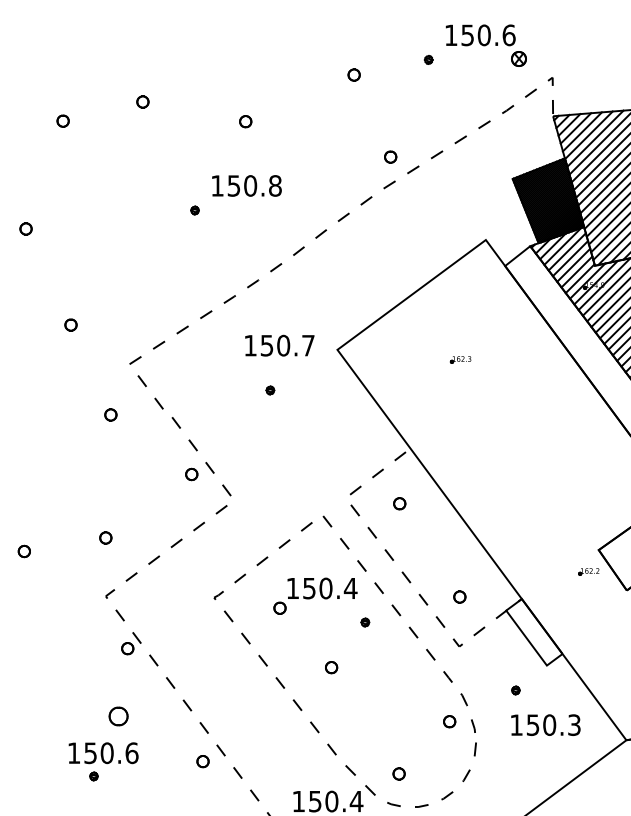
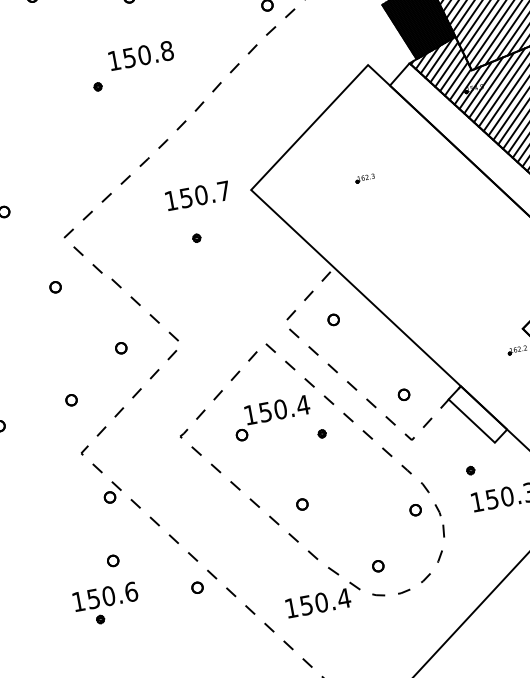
part: (191, 474) -> (121, 348), moved
part: (331, 667) -> (302, 504), moved
part: (118, 716) -> (112, 560), size x0.62

